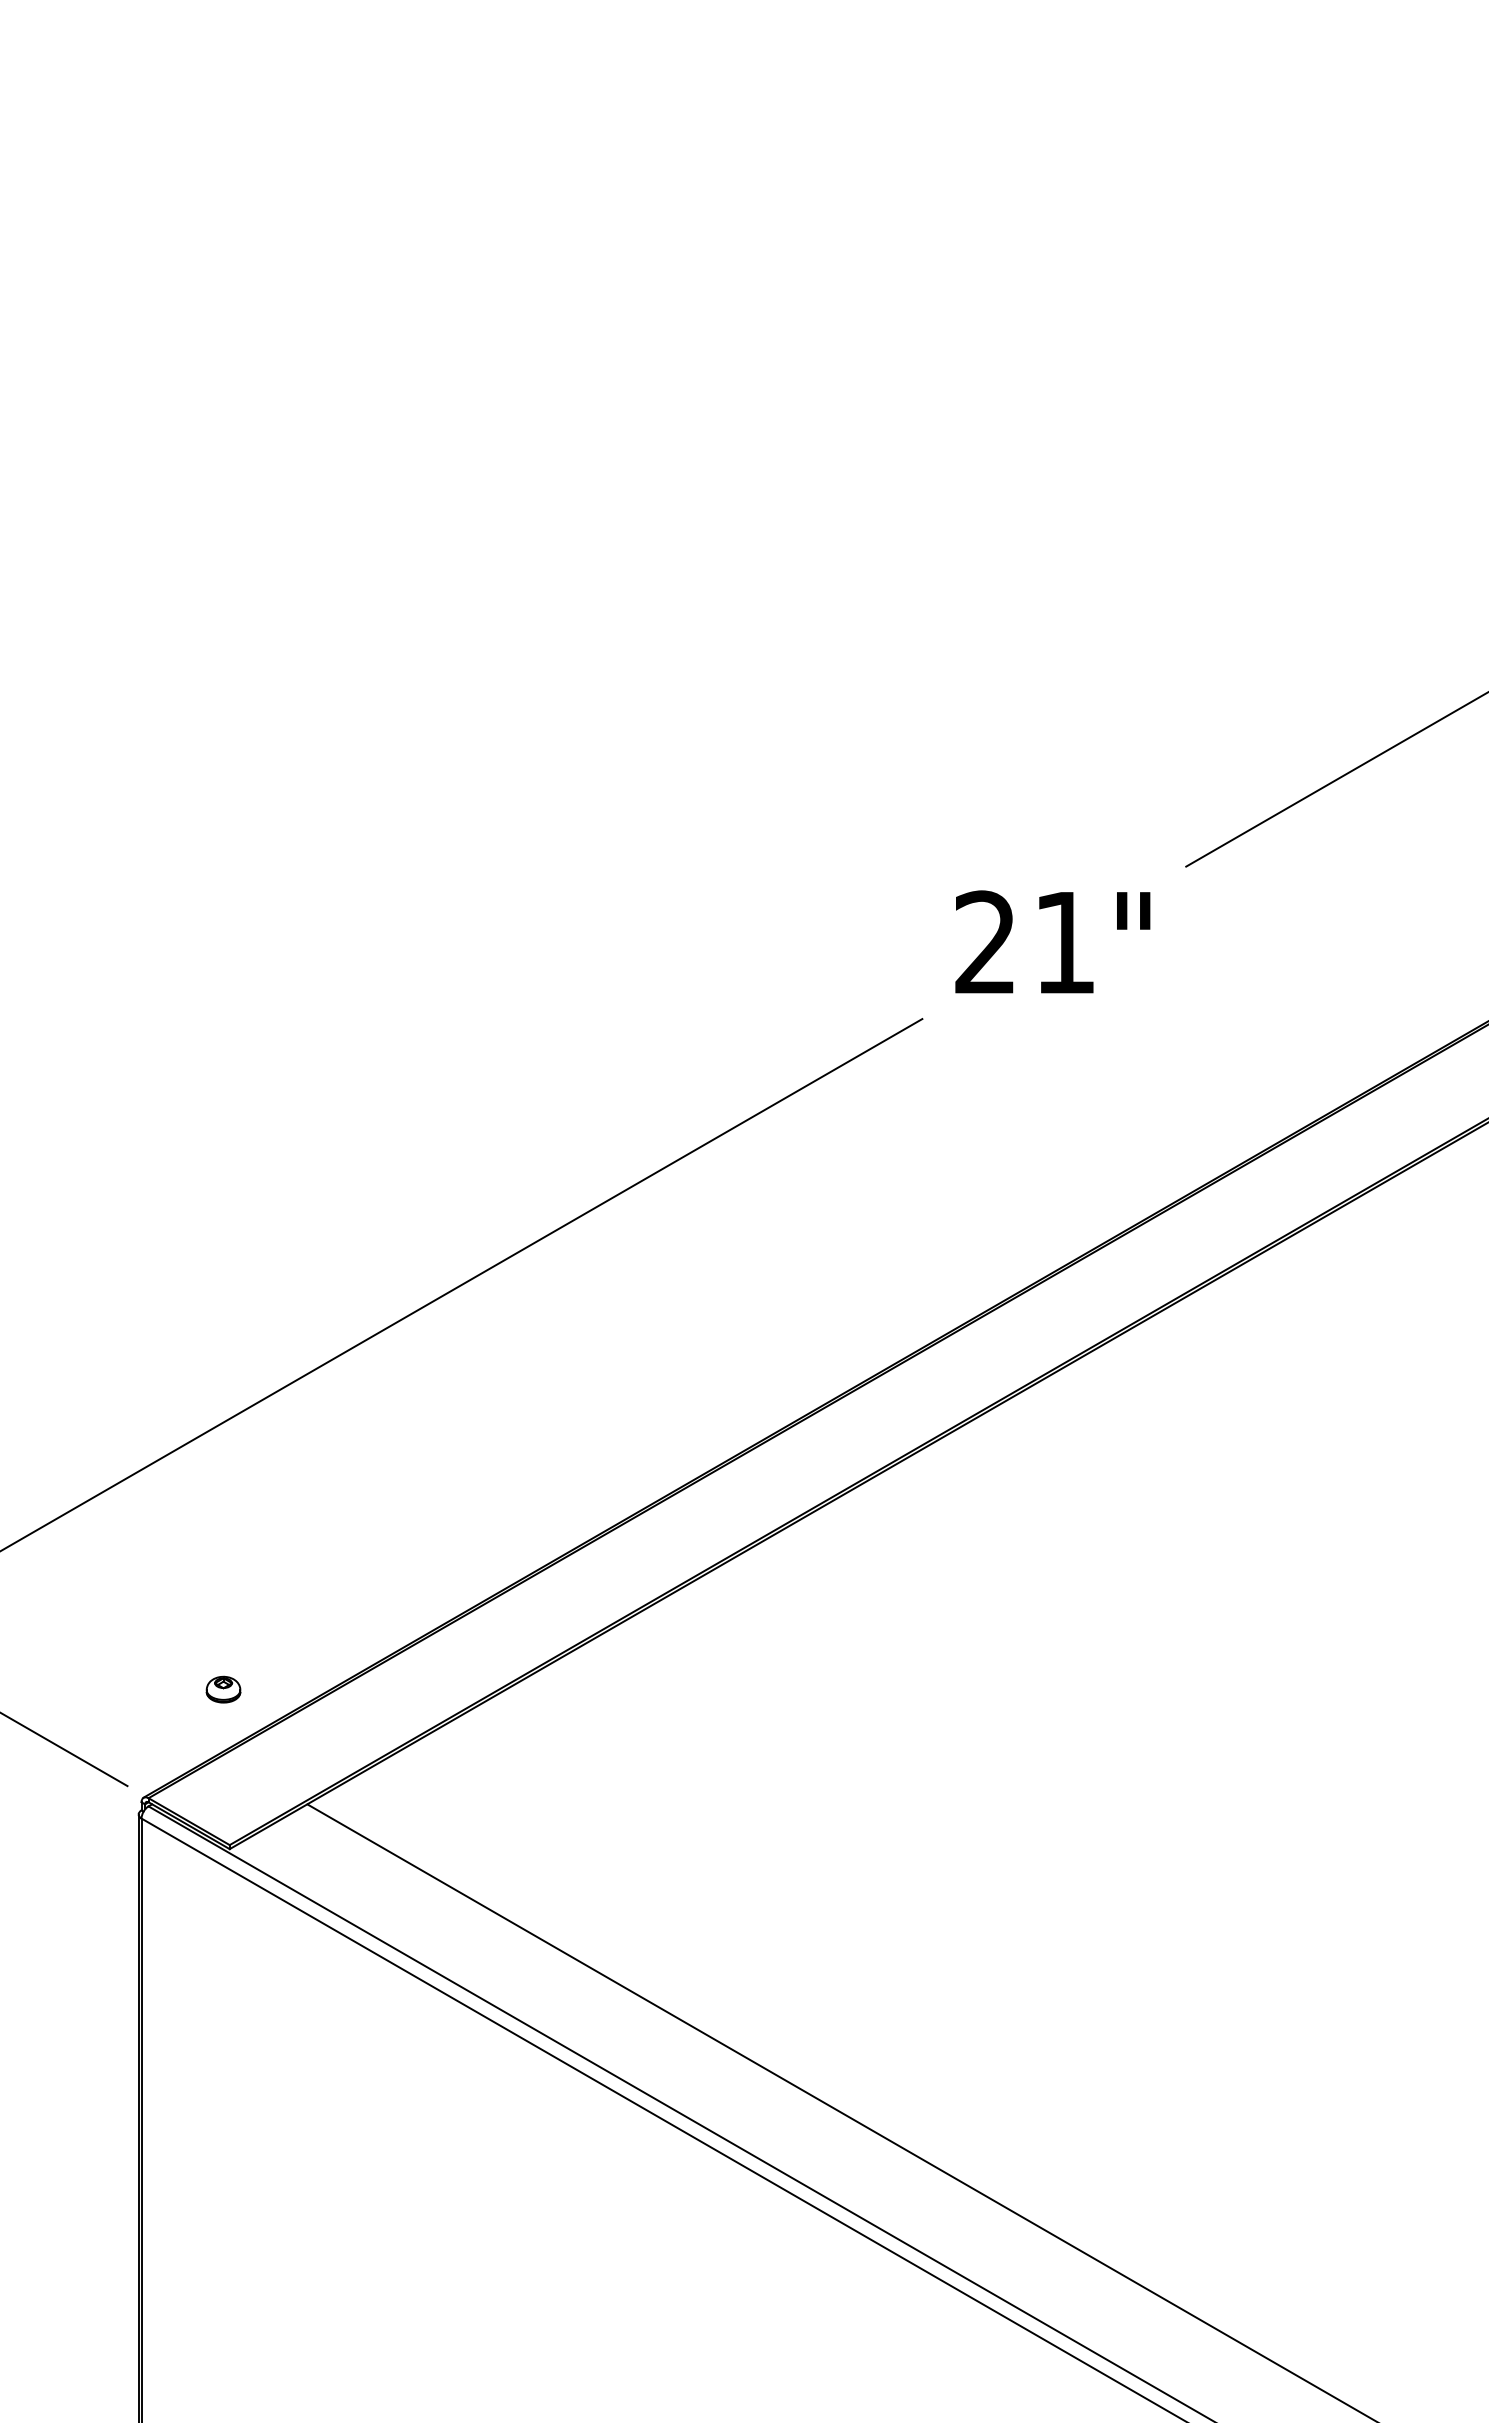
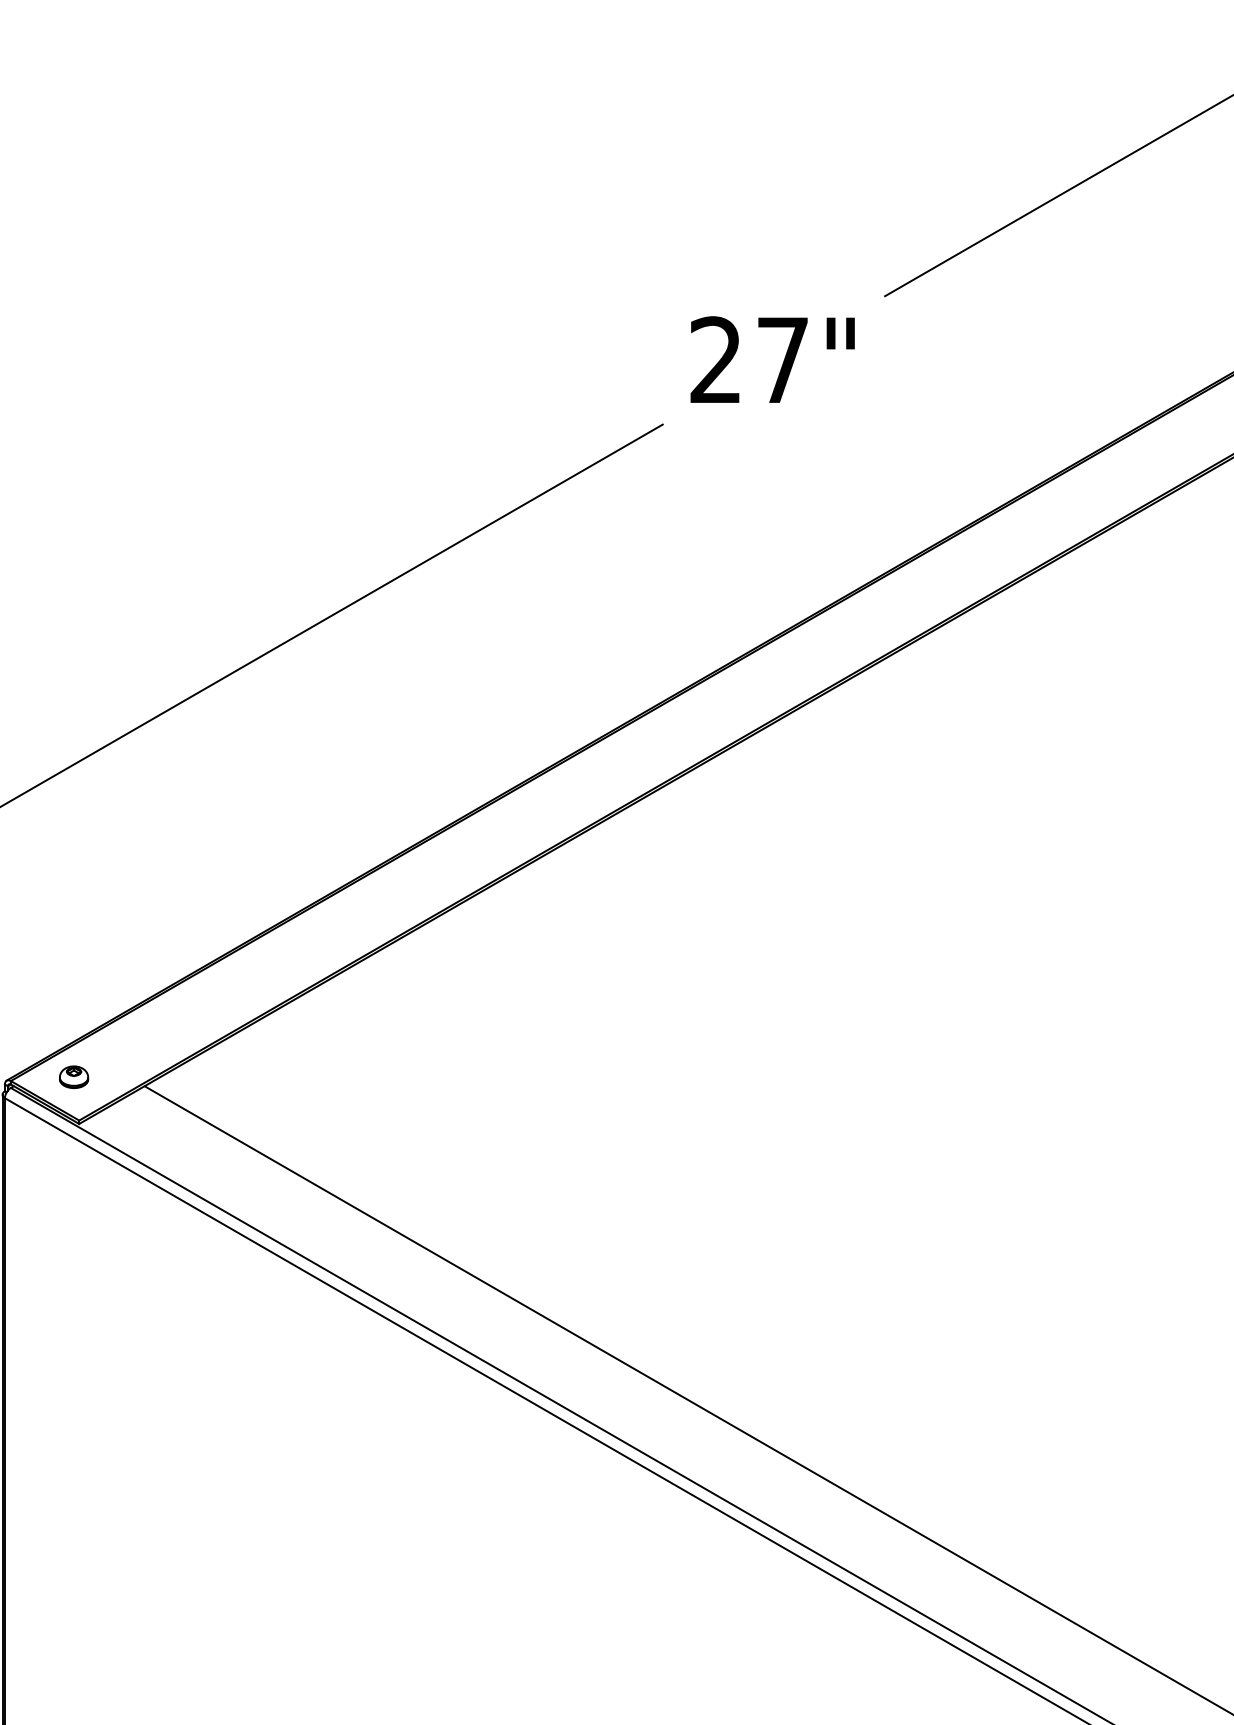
text: (1064, 942) -> (782, 360), 21" -> 27"
part: (223, 1689) -> (74, 1077), moved

